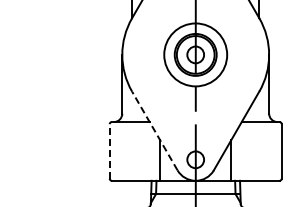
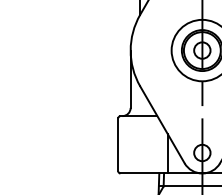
line: (154, 130) -> (162, 124), dashed -> solid
line: (109, 150) -> (118, 143), dashed -> solid

